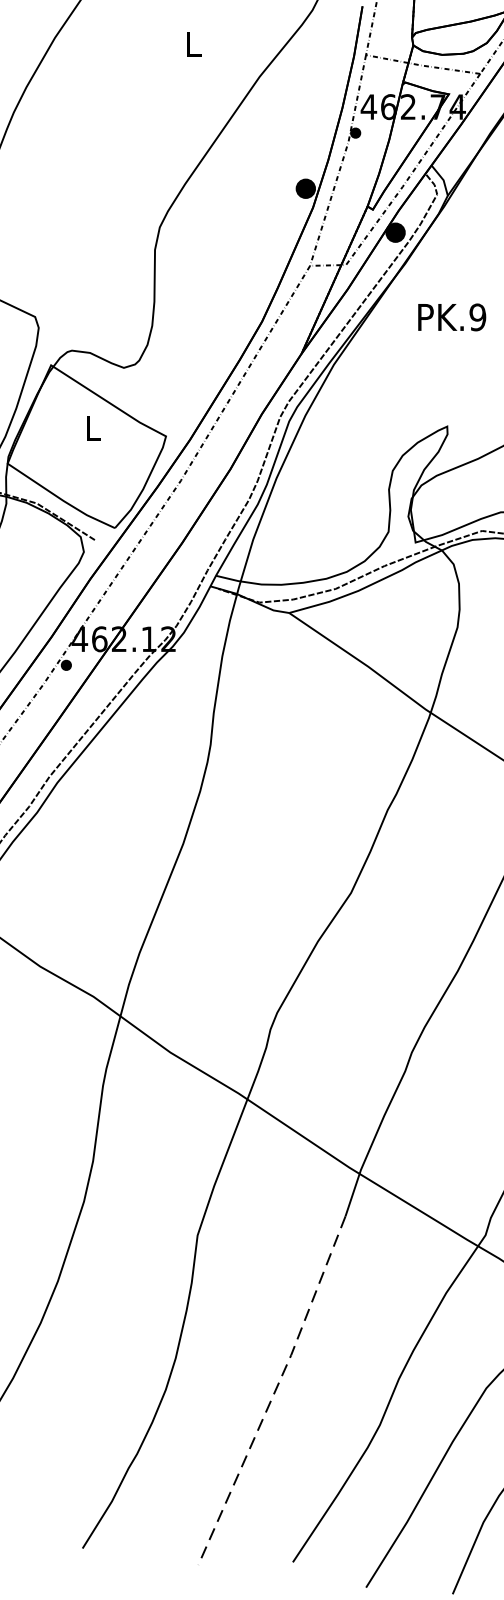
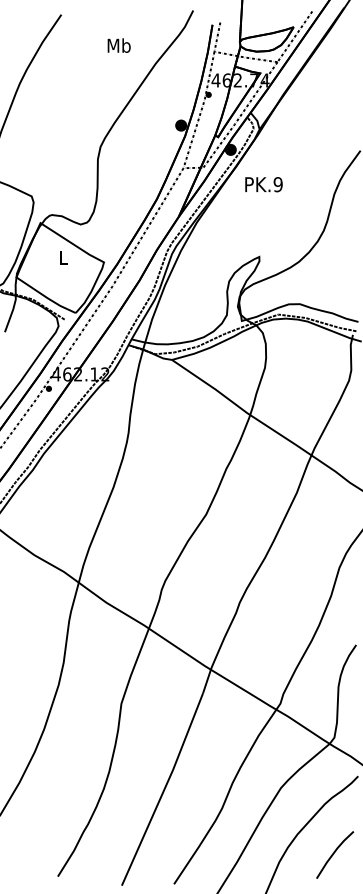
text: (192, 43) -> (118, 45), L -> Mb
text: (451, 317) -> (263, 184), moved
line: (275, 1390) -> (164, 789), dashed -> solid

